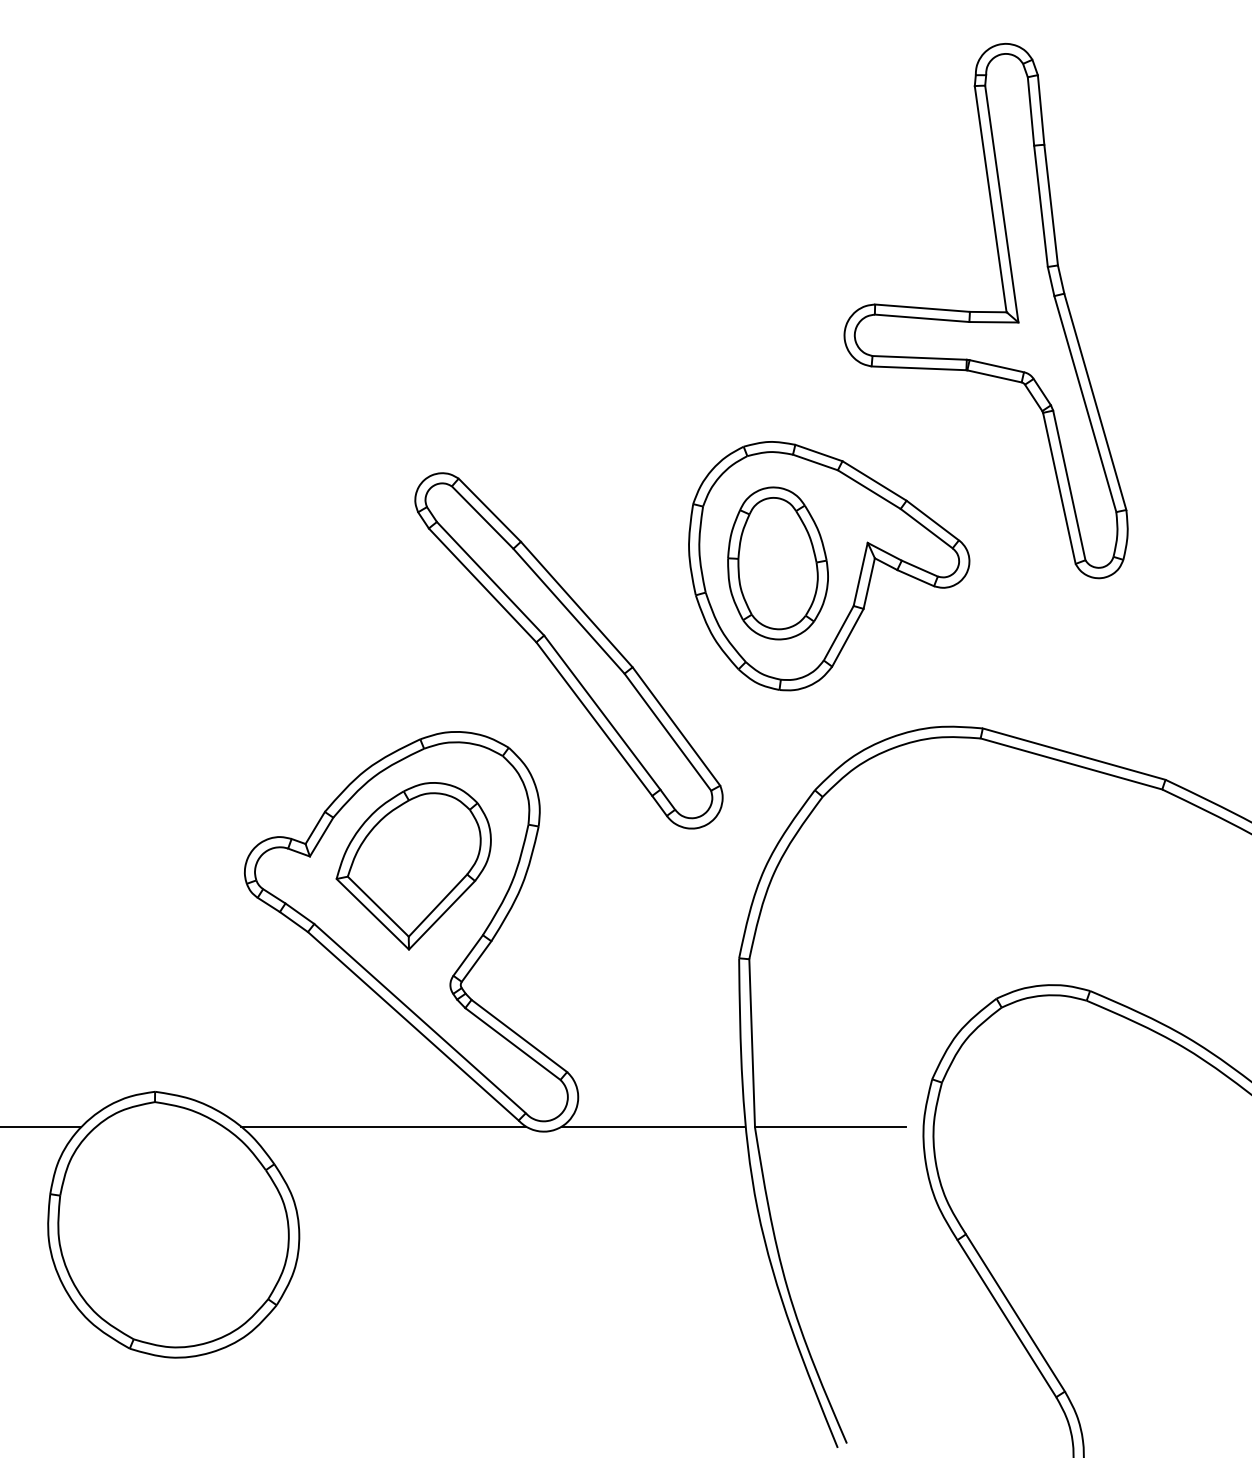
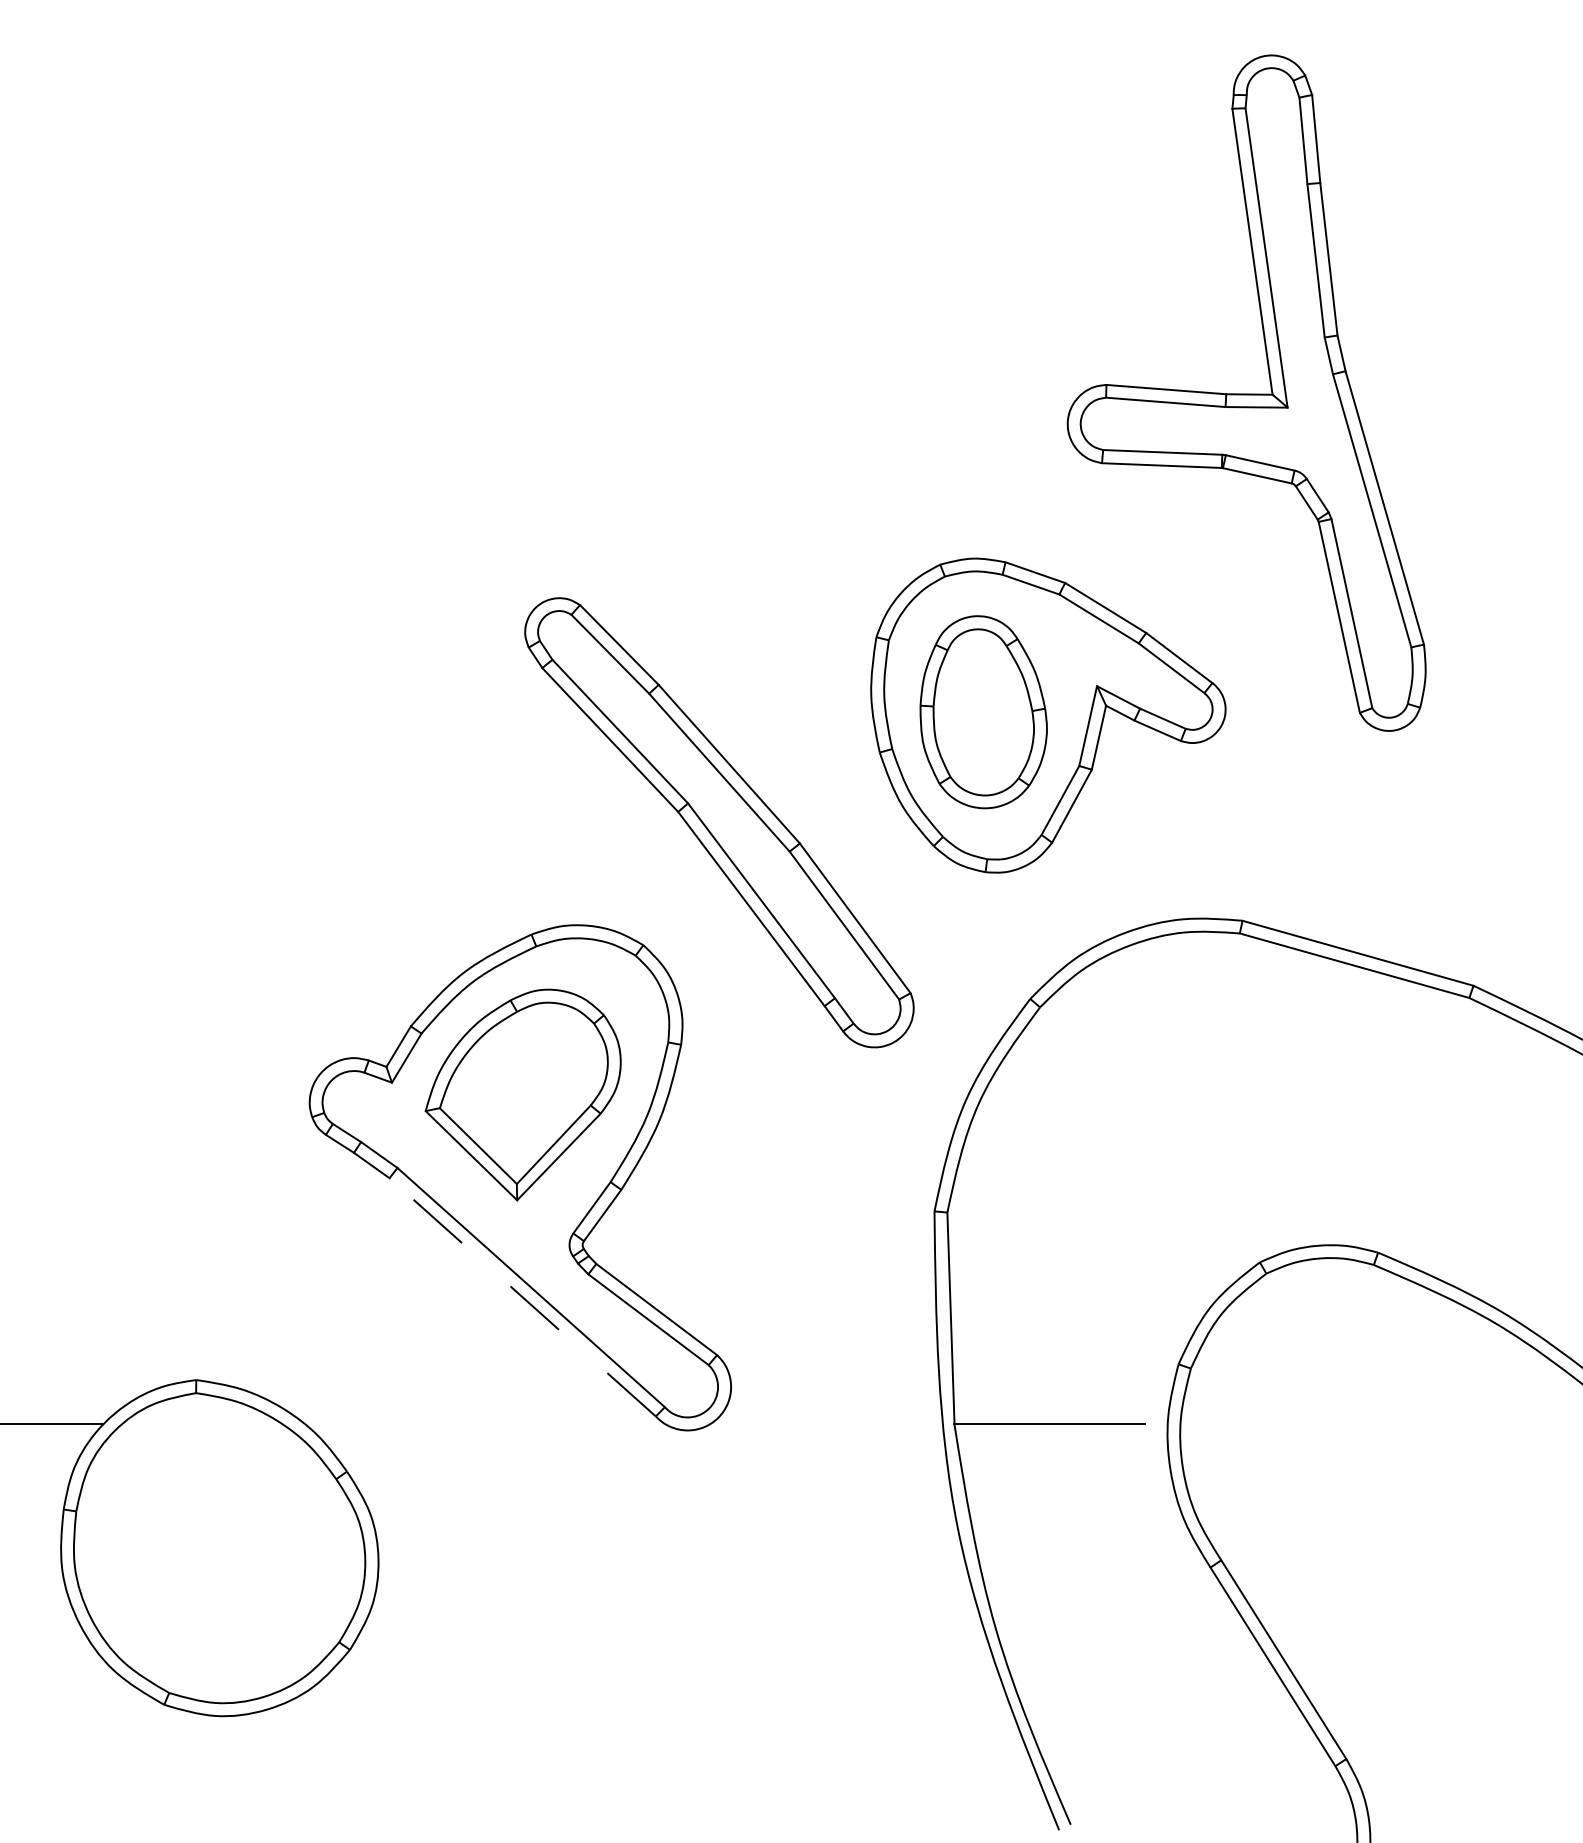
line: (413, 1026) -> (522, 1297), solid -> dashed
line: (383, 1126) -> (484, 1424), removed
line: (652, 1126) -> (825, 1424), removed

